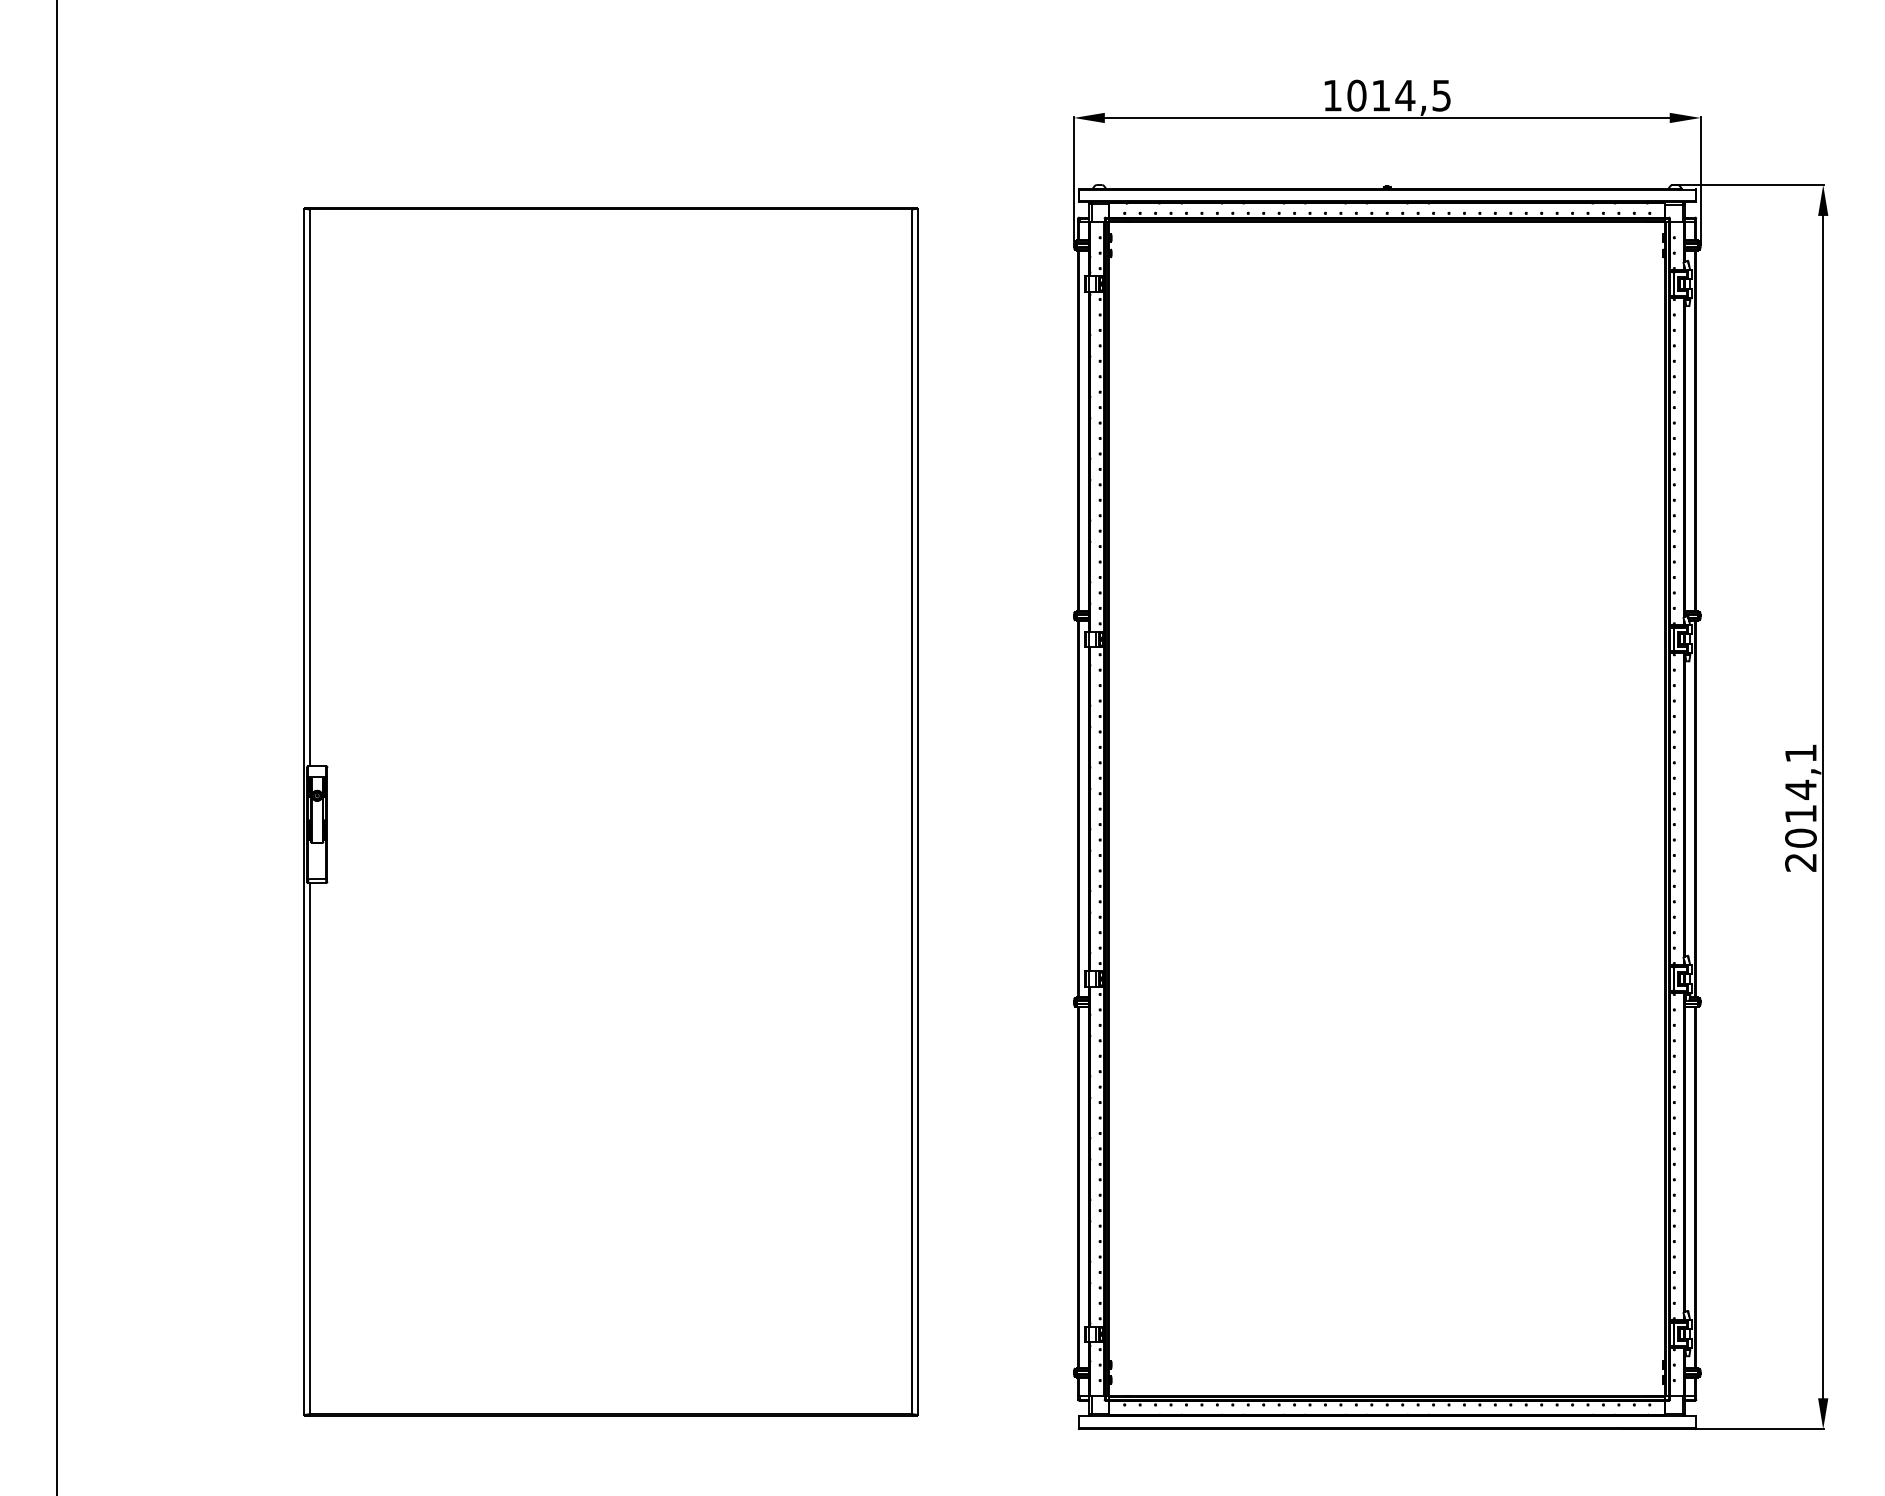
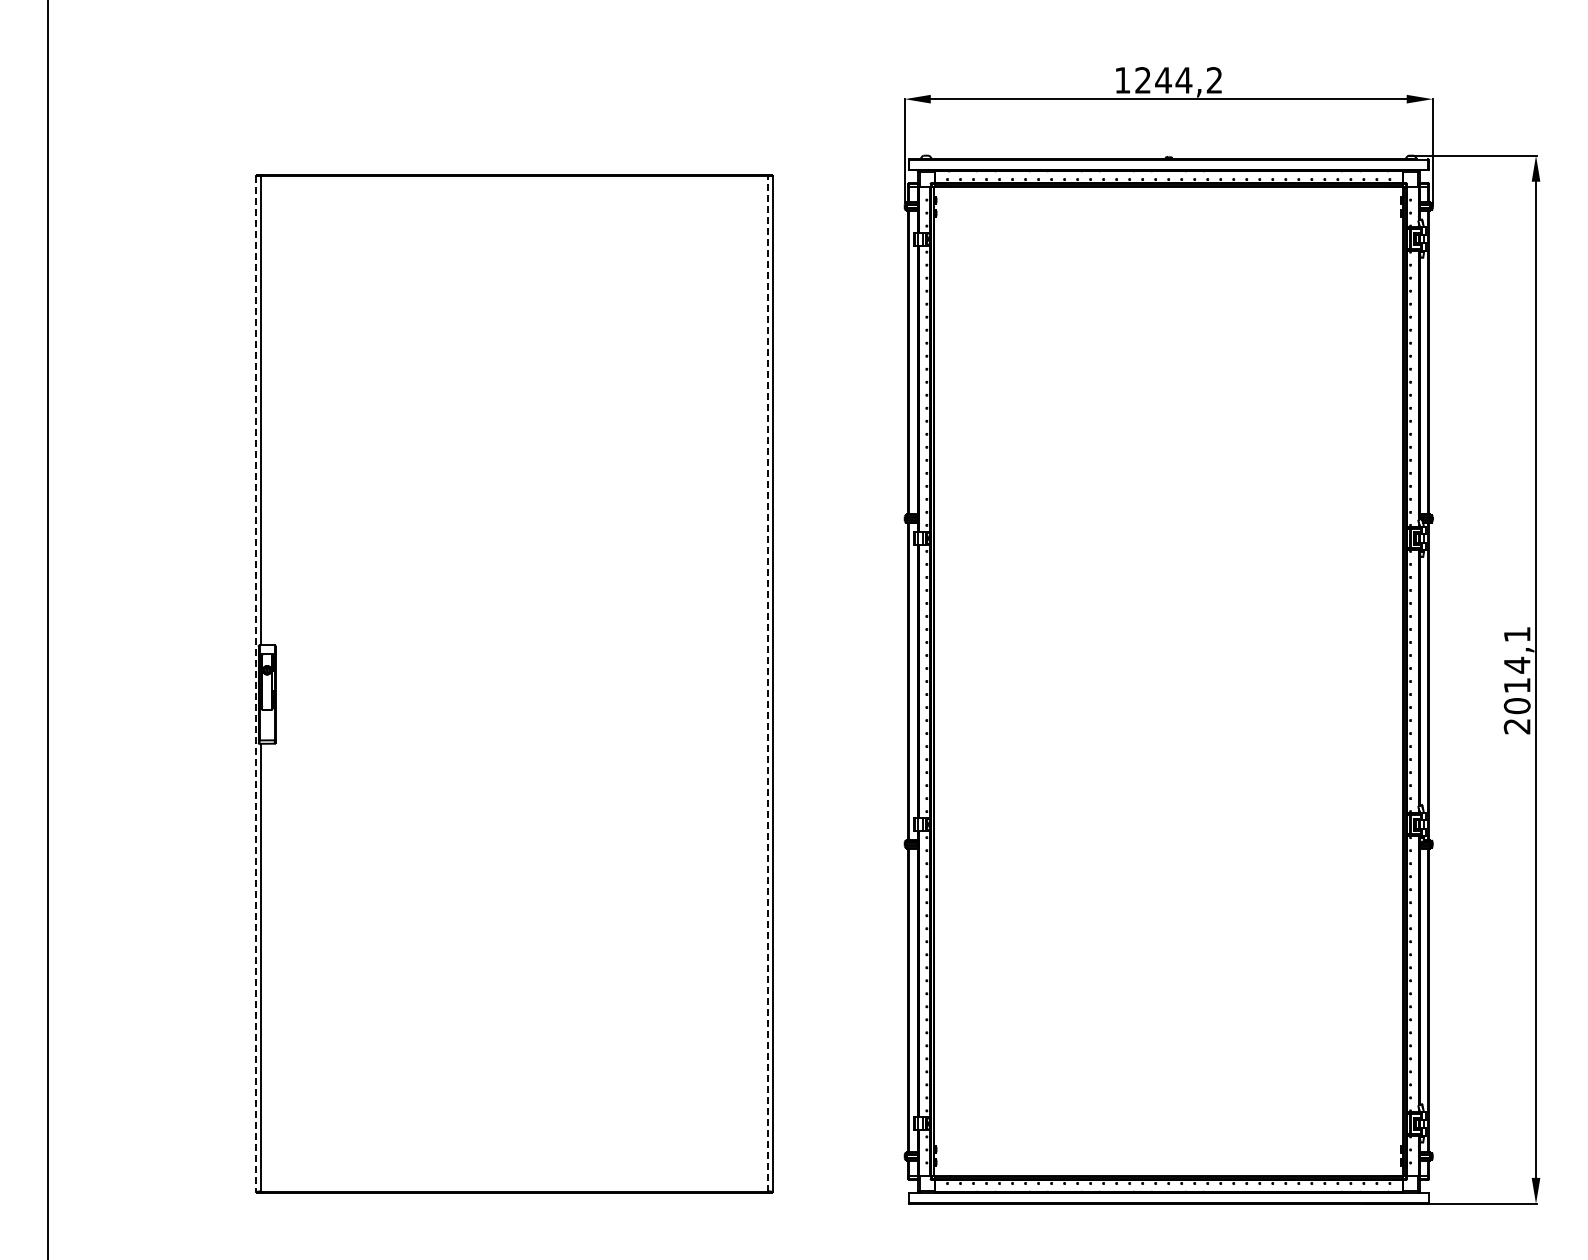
text: (1398, 95) -> (1178, 80), 1014,5 -> 1244,2
line: (912, 811) -> (768, 683), solid -> dashed
line: (304, 812) -> (256, 684), solid -> dashed

